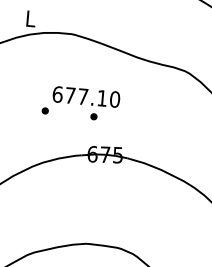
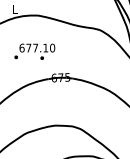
text: (80, 102) -> (34, 51), moved

